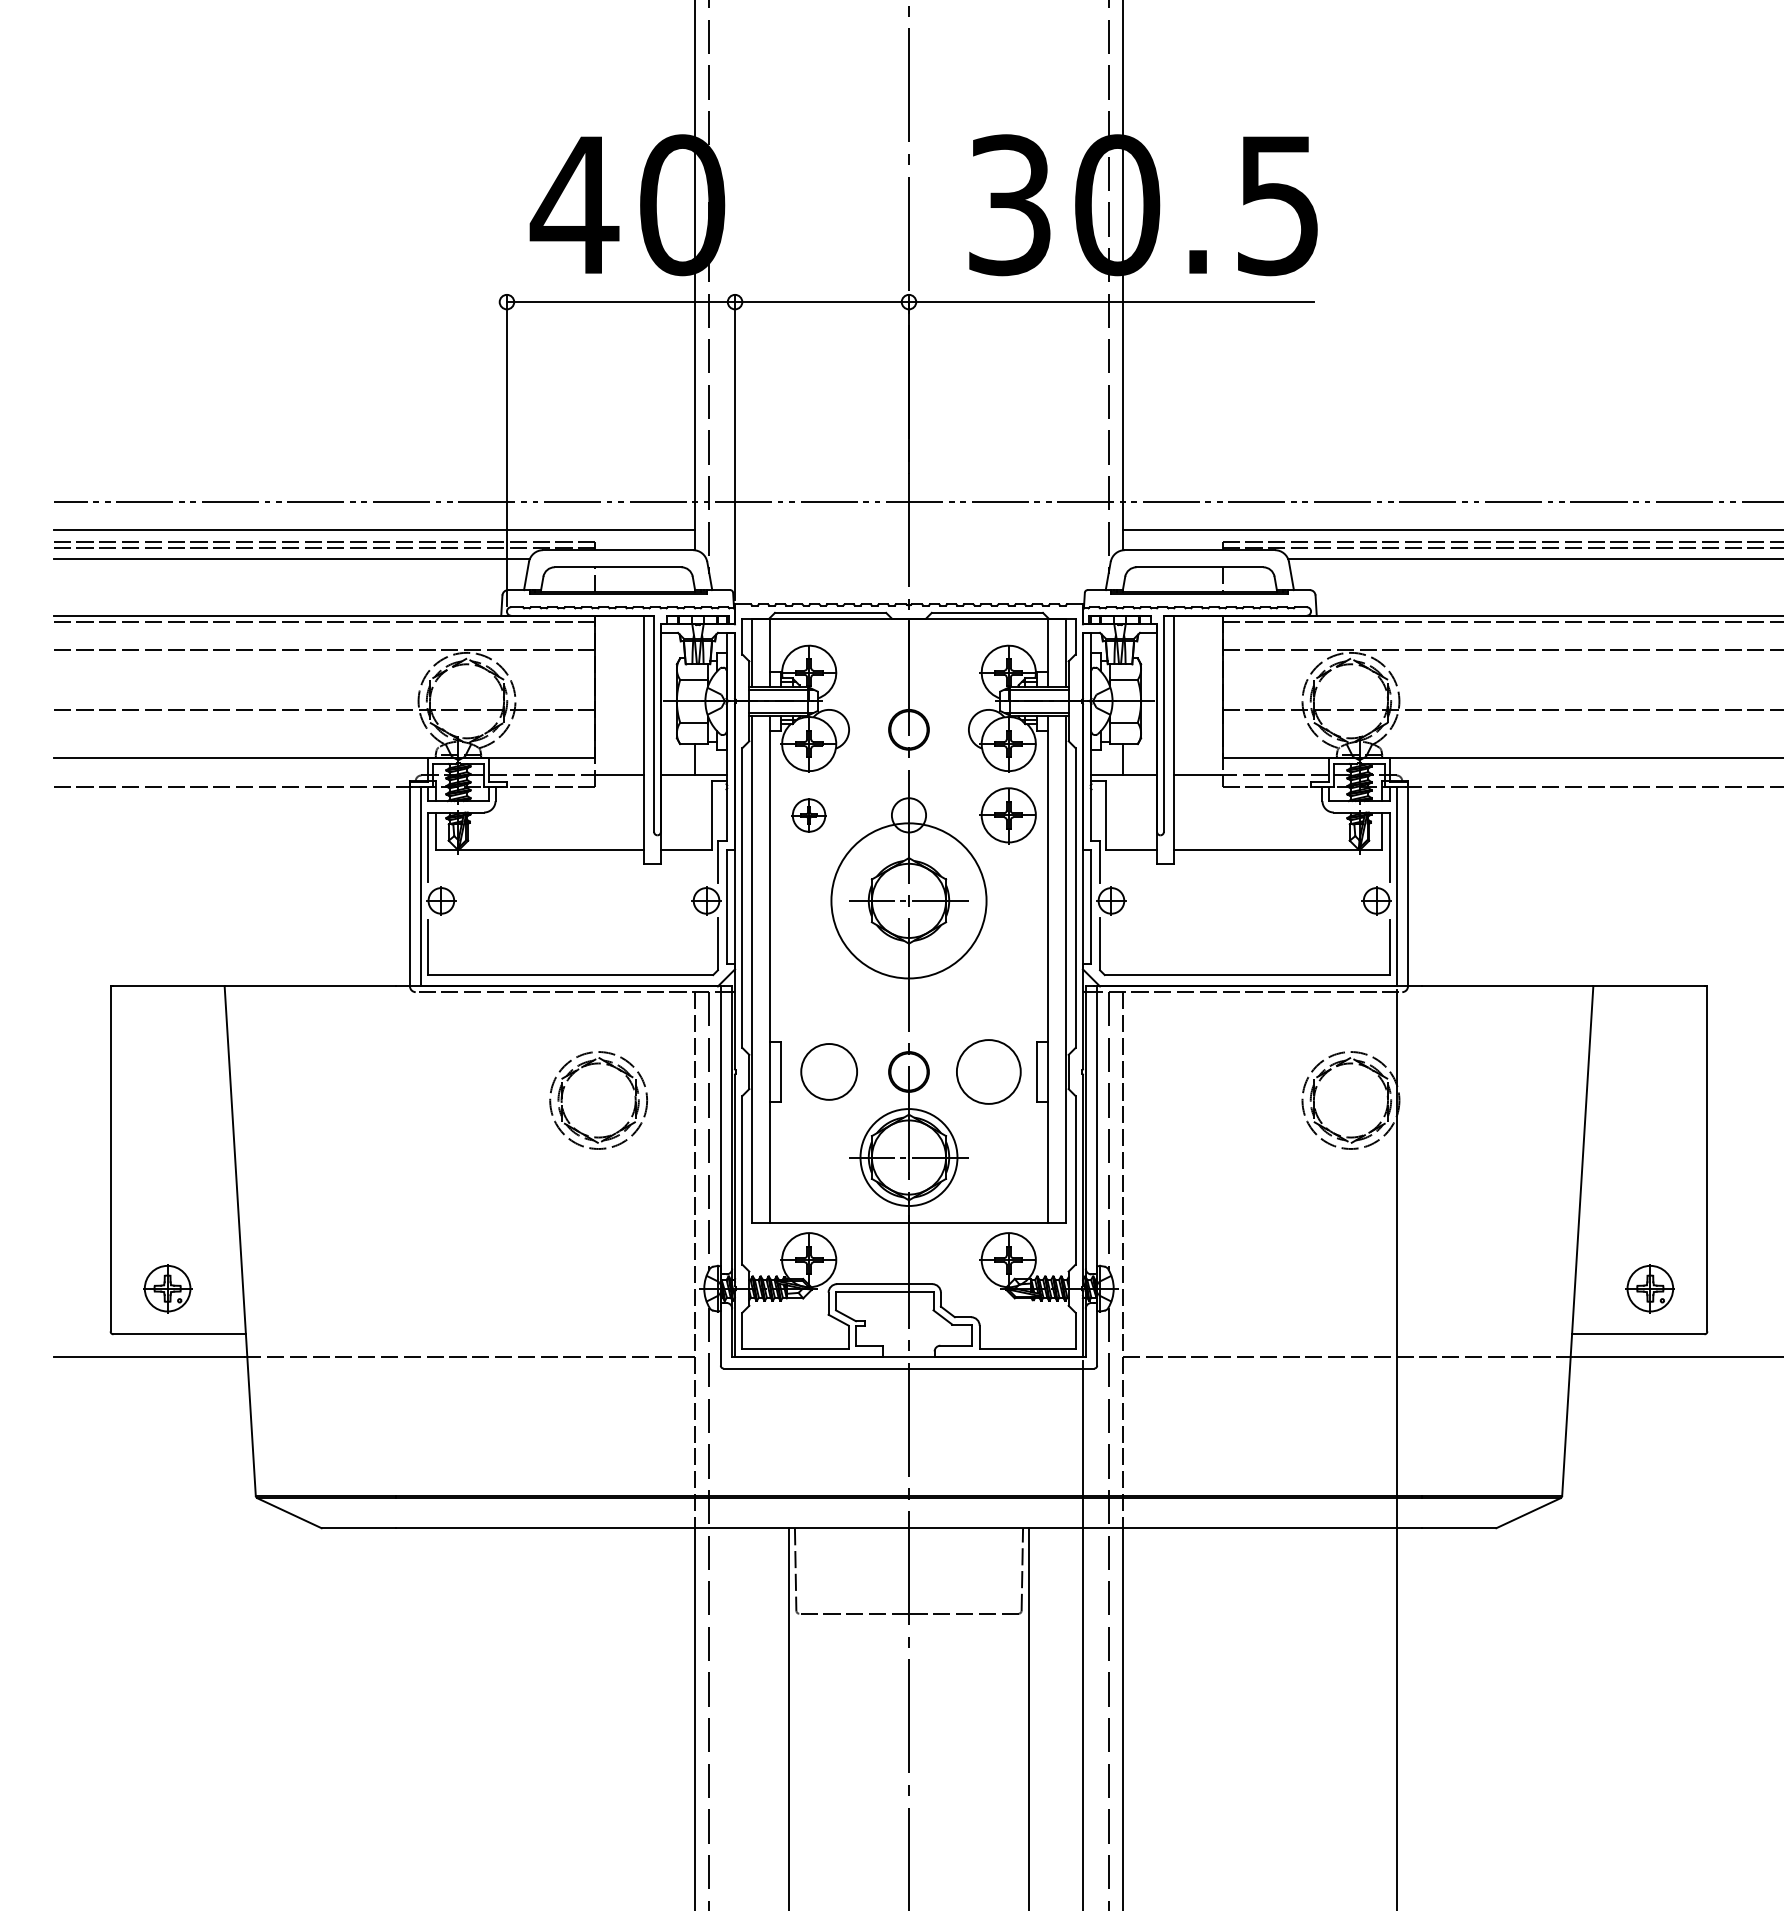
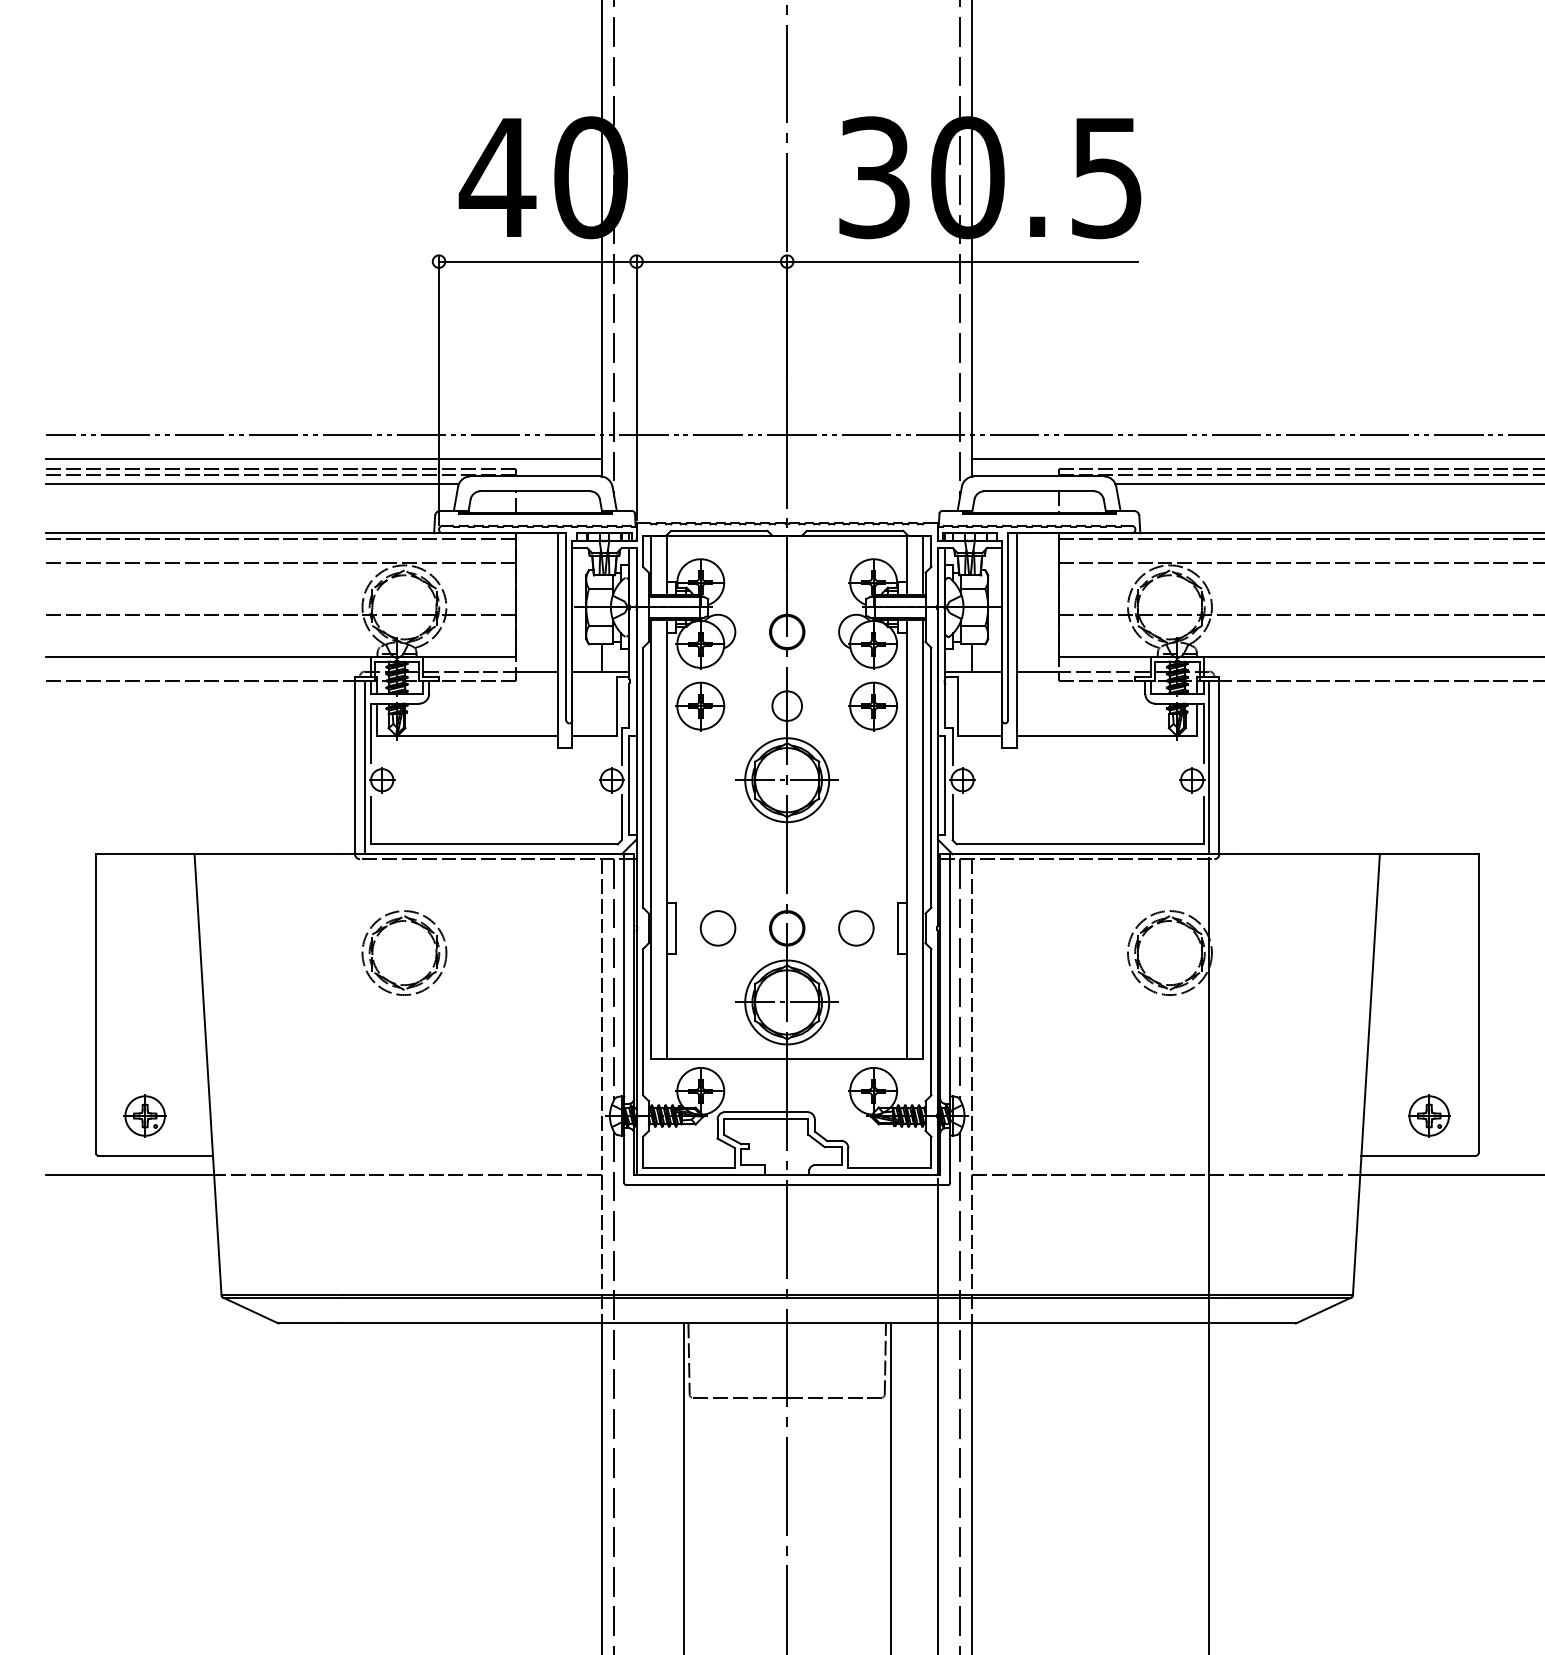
part: (808, 815) -> (700, 706), size x1.67
circle: (909, 901) -> (787, 780), size x0.62
part: (618, 1070) -> (421, 927), moved
circle: (828, 1072) -> (717, 928), size x0.71
circle: (988, 1072) -> (856, 928), size x0.62

